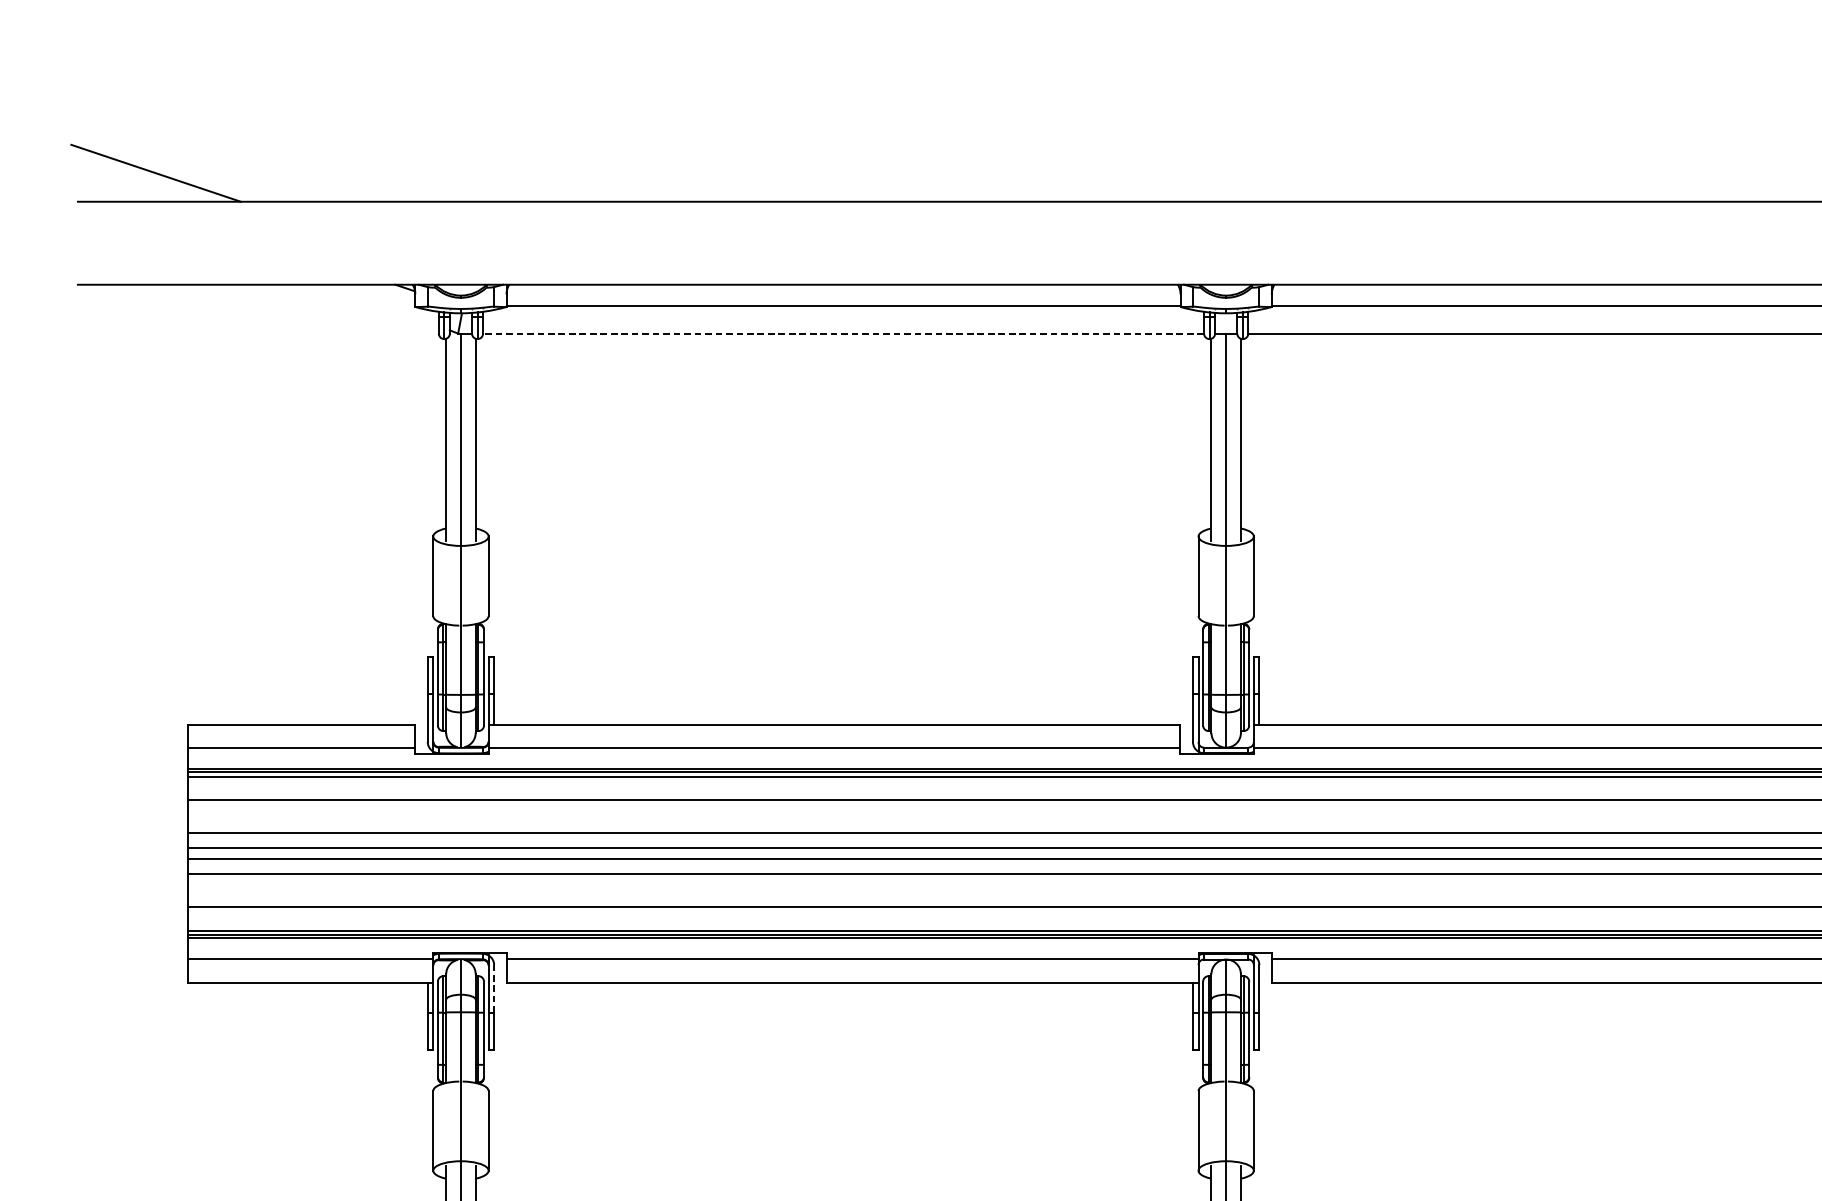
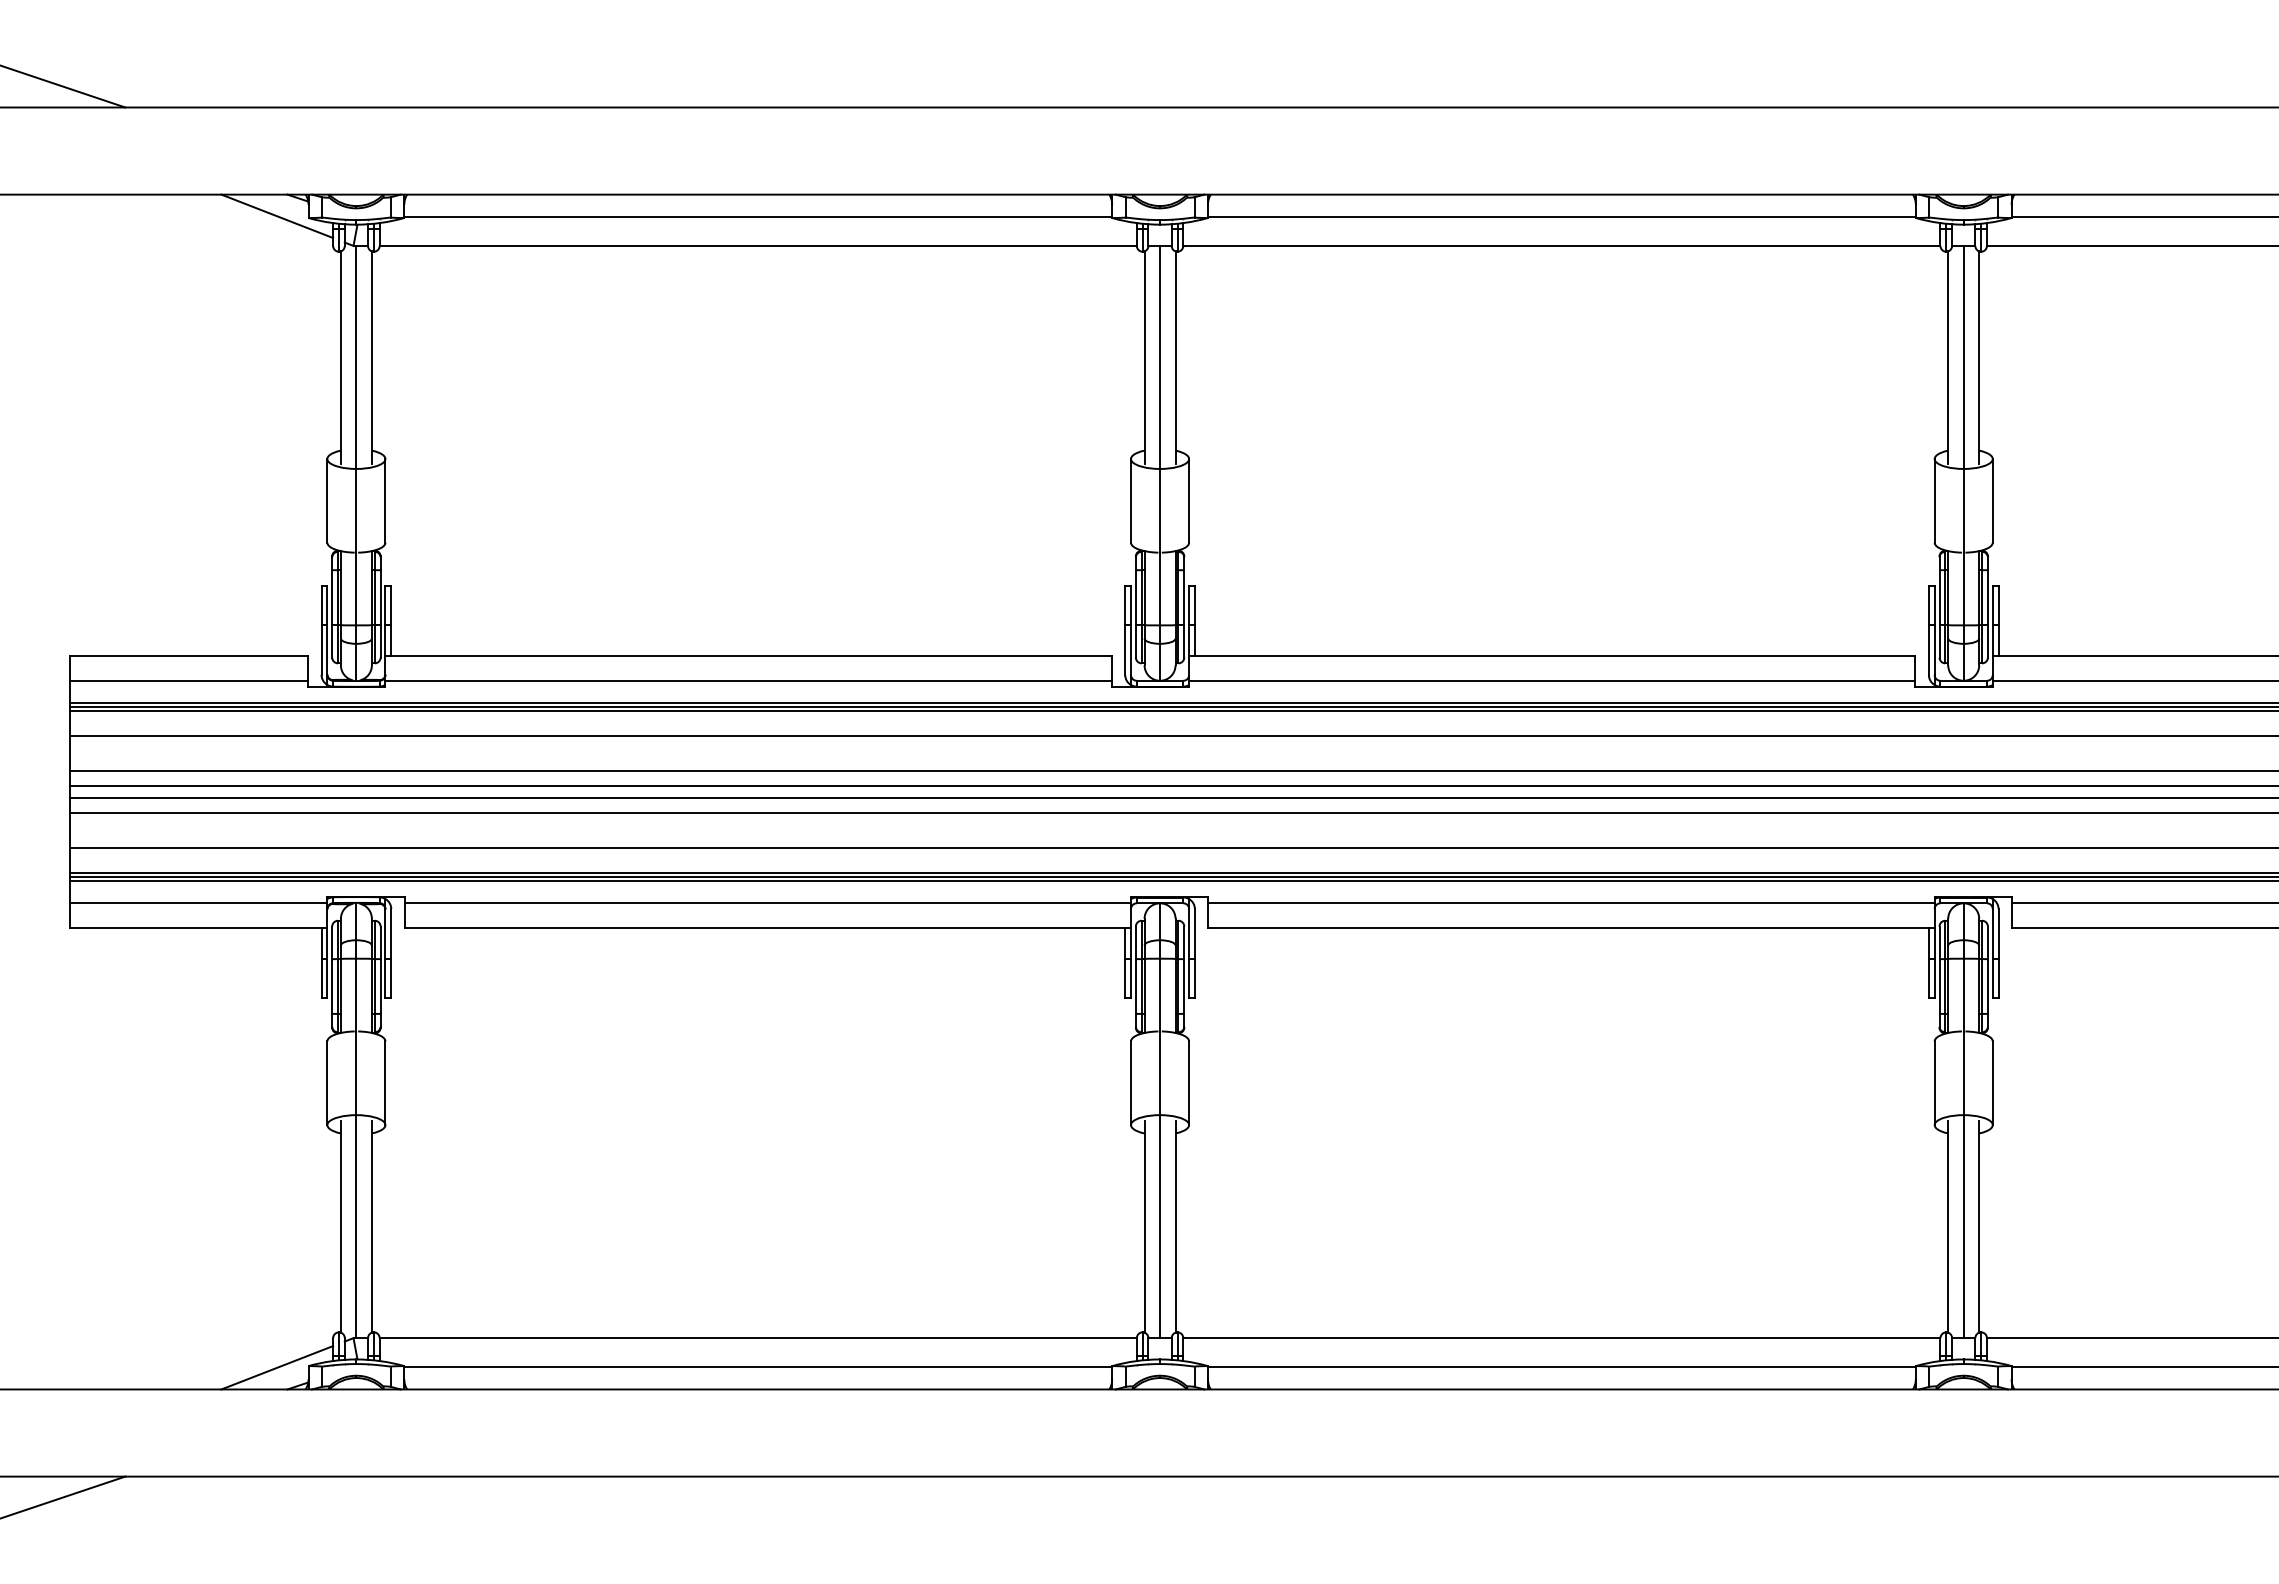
line: (385, 305) -> (277, 216), added
line: (843, 333) -> (758, 245), dashed -> solid
line: (494, 988) -> (391, 933), dashed -> solid

